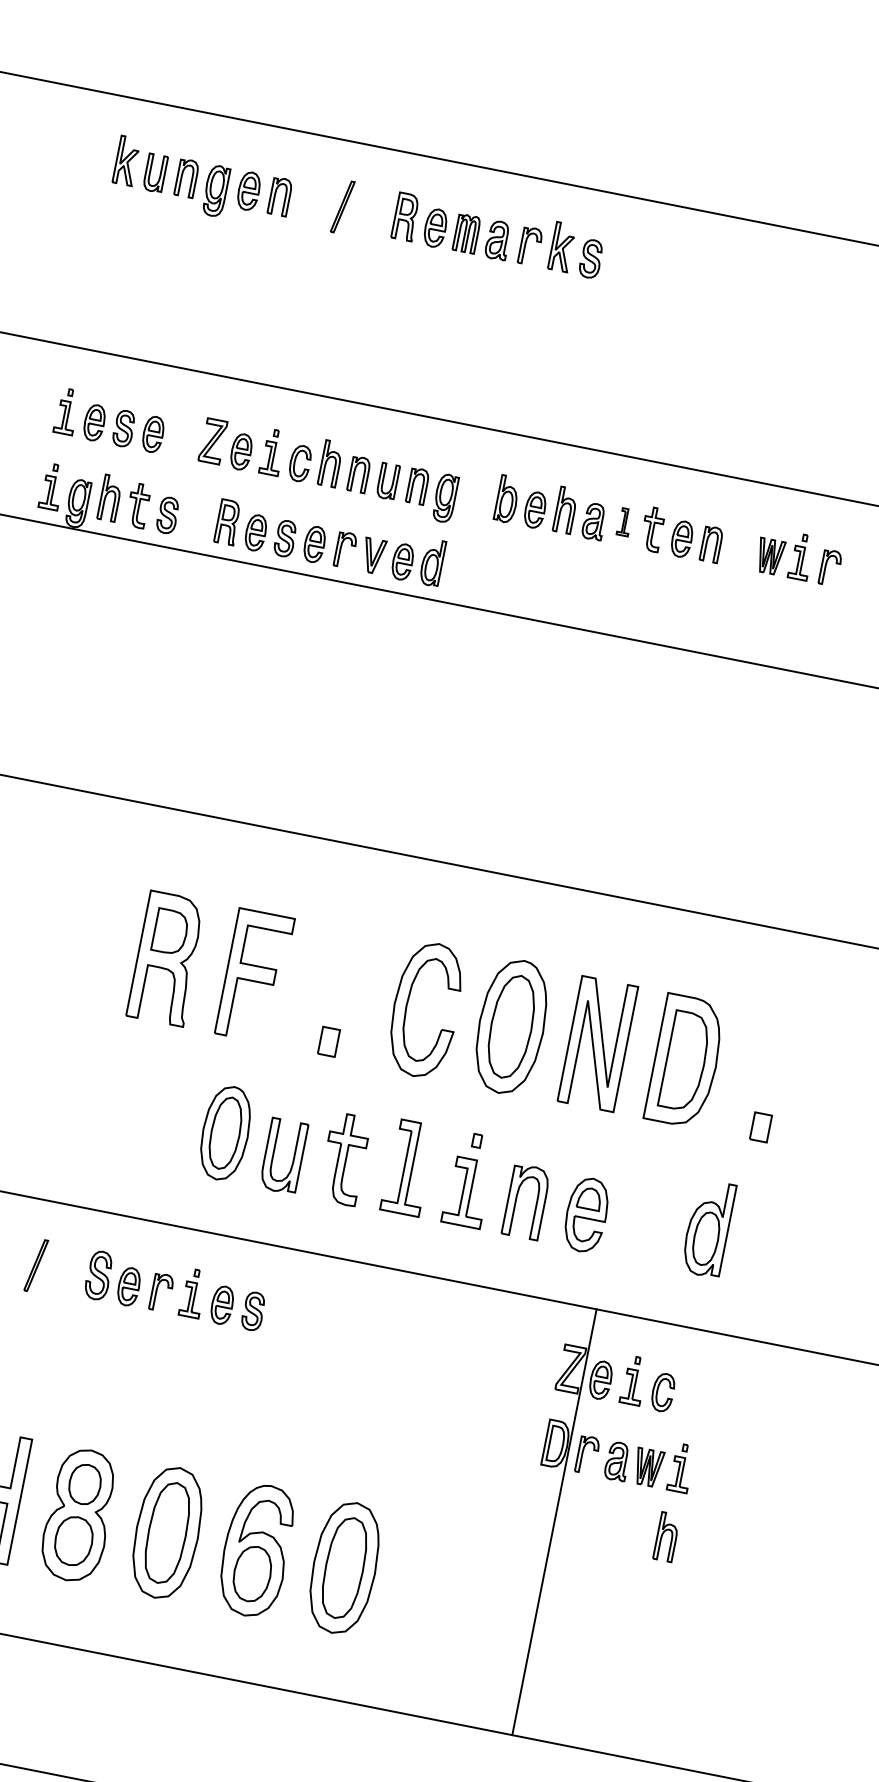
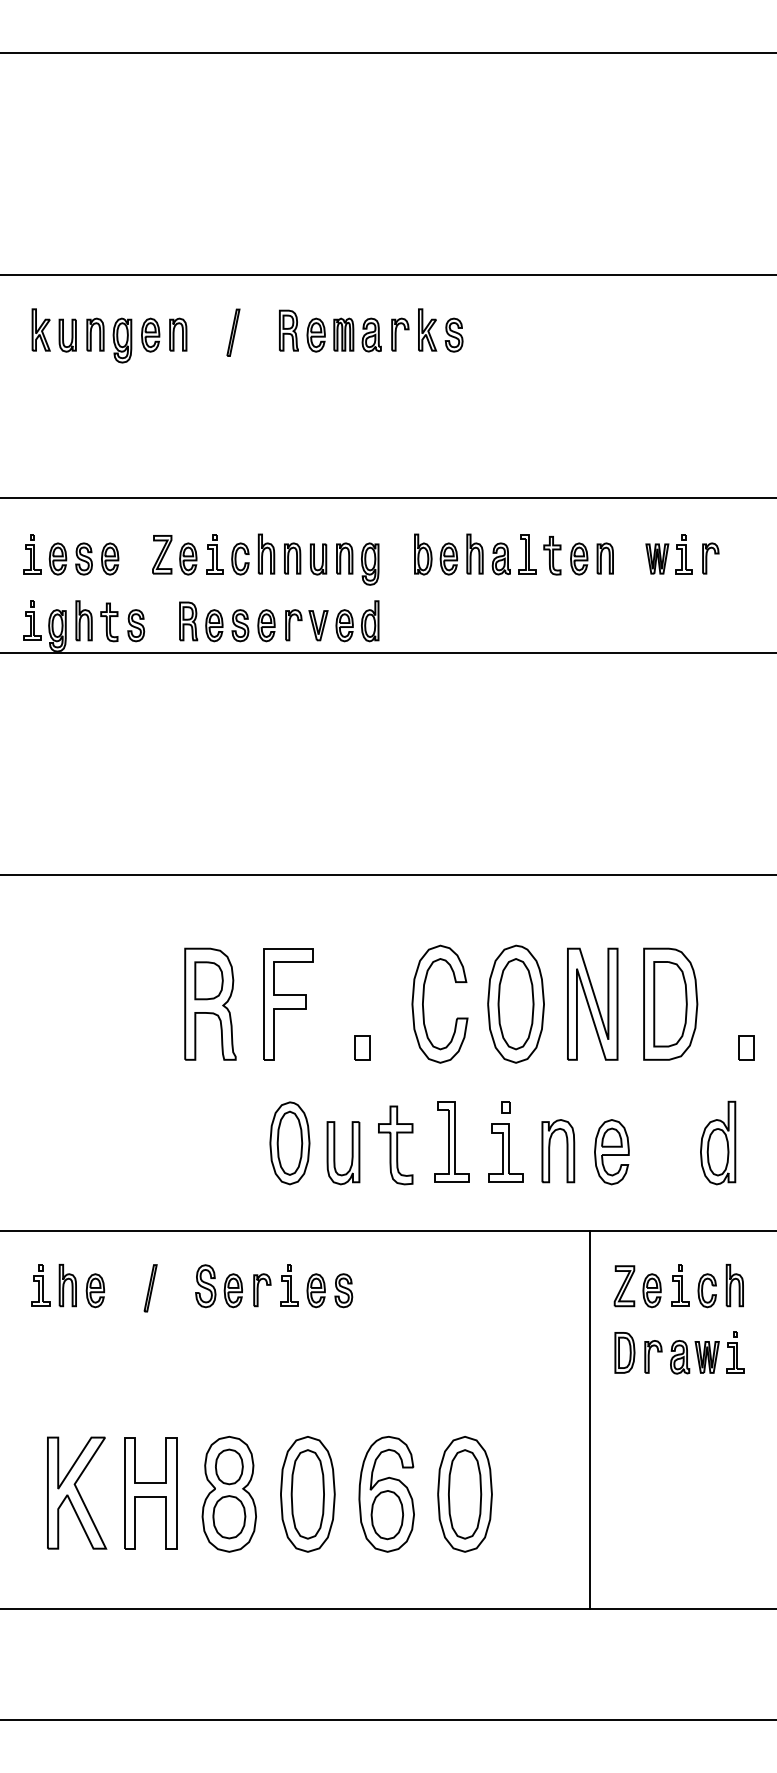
part: (624, 522) -> (527, 554), size x1.67
line: (554, 1521) -> (590, 1419), moved
part: (666, 1536) -> (734, 1285), moved

